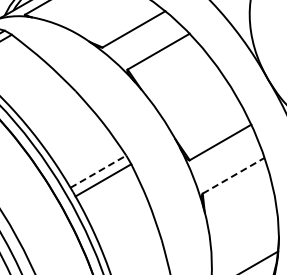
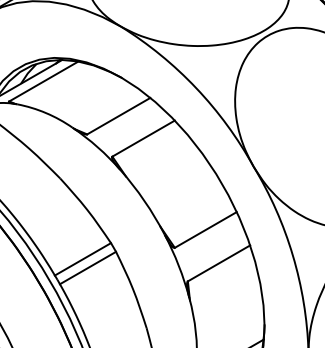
line: (98, 171) -> (83, 259), dashed -> solid
line: (234, 175) -> (219, 263), dashed -> solid

